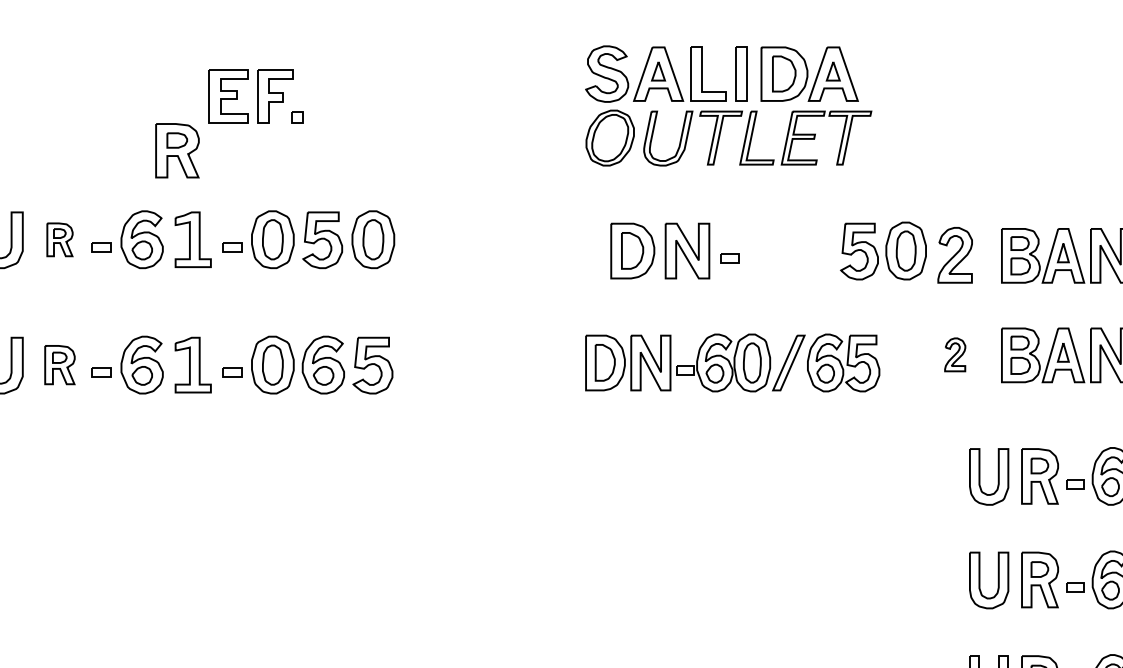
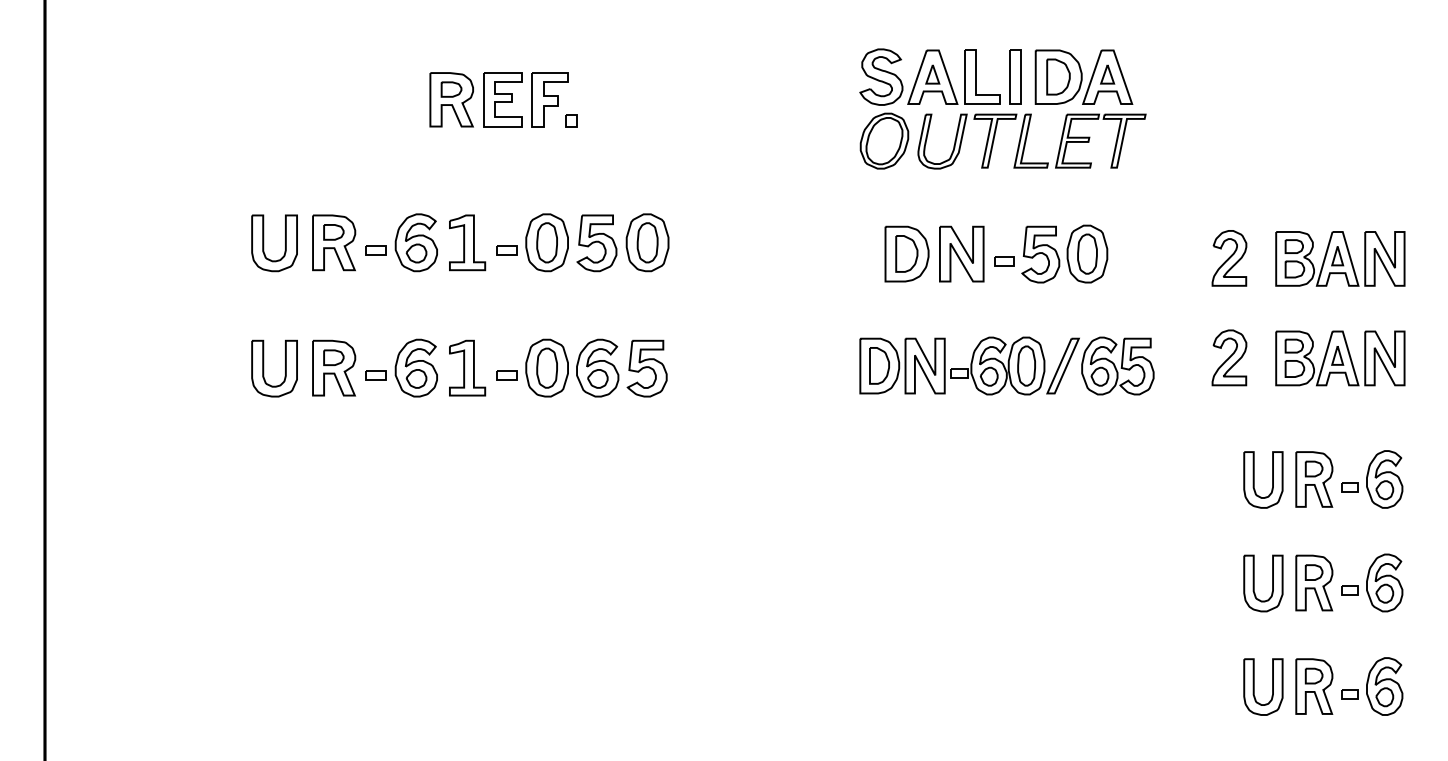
part: (177, 150) -> (451, 99), moved
part: (60, 239) -> (334, 242), size x1.67
part: (883, 250) -> (1064, 253), moved
part: (955, 354) -> (1229, 357), size x1.67
part: (60, 364) -> (334, 367), size x1.43

